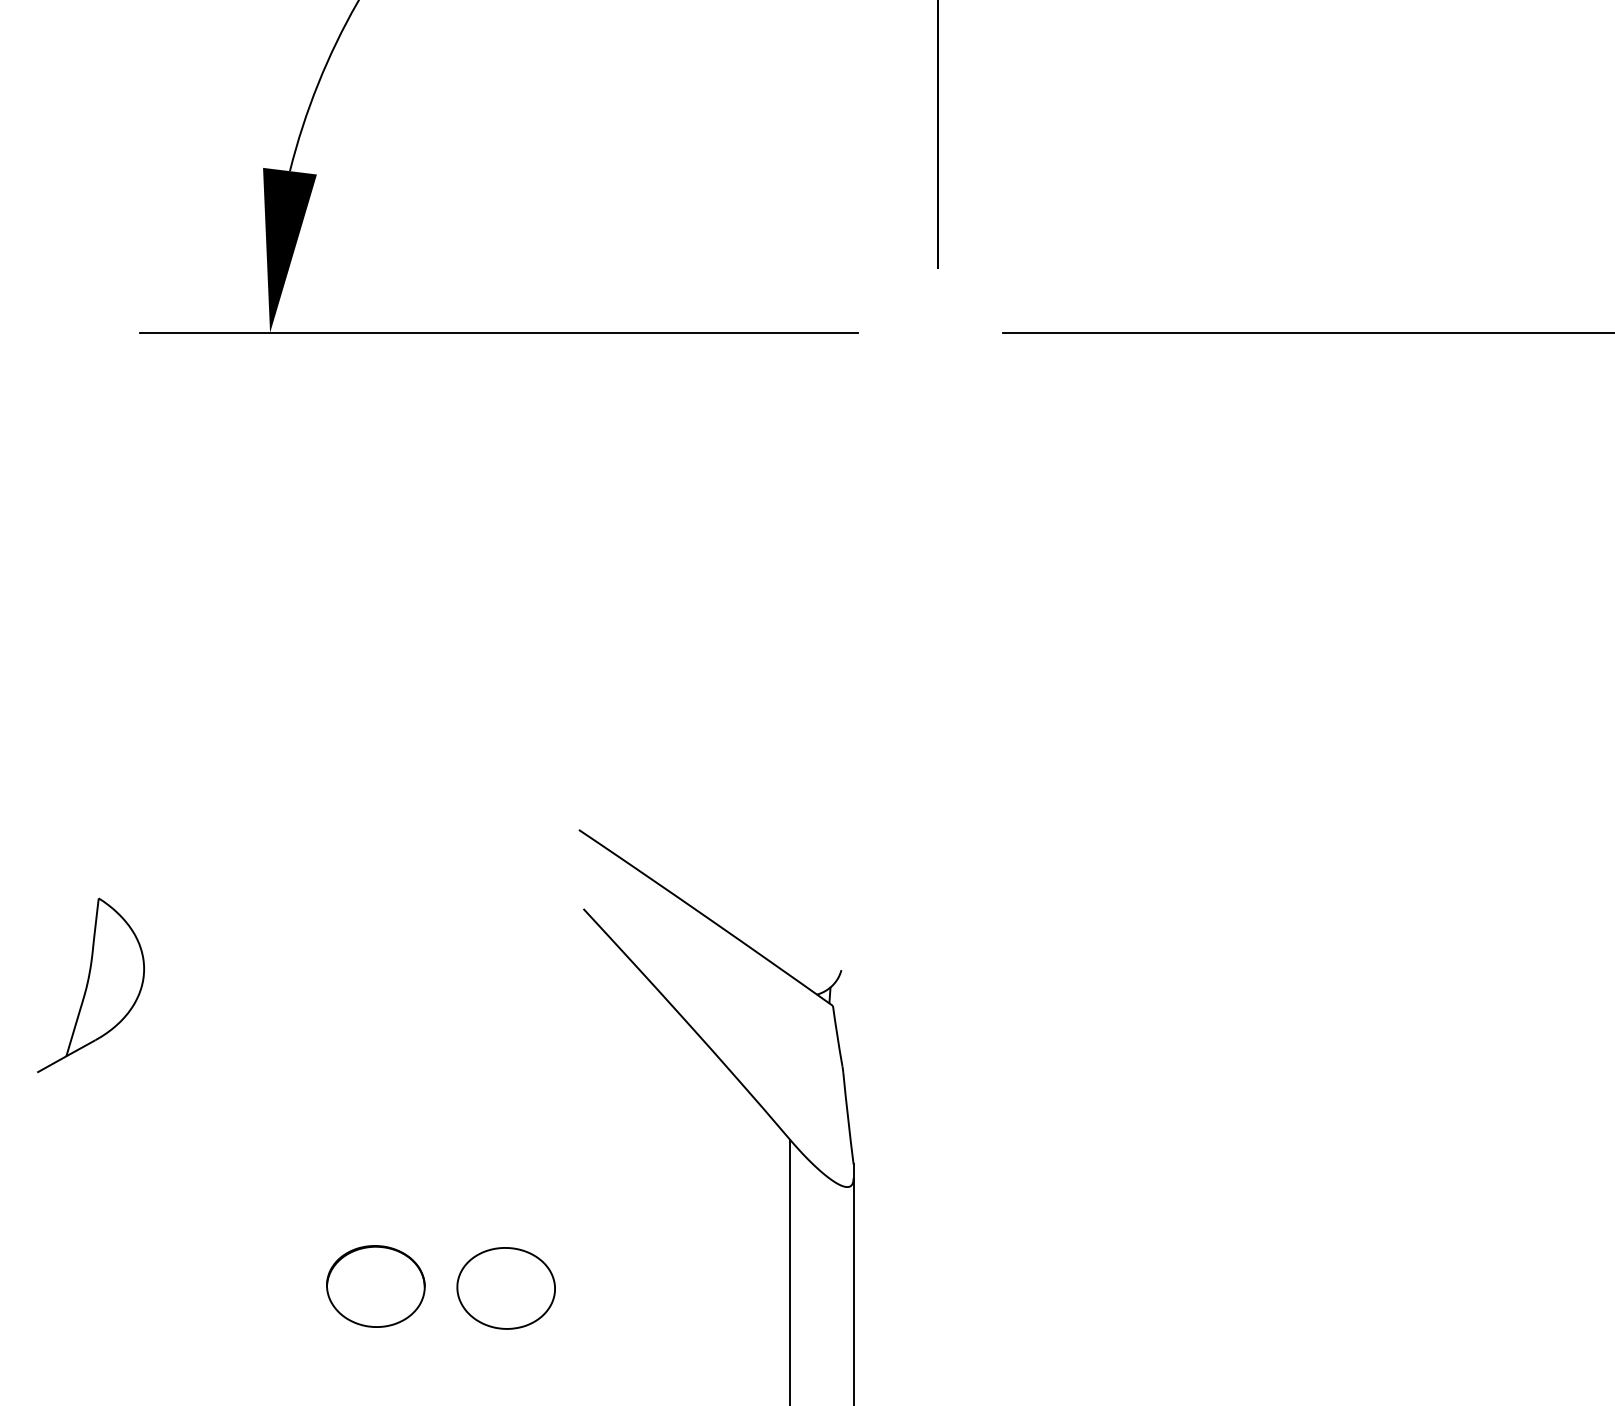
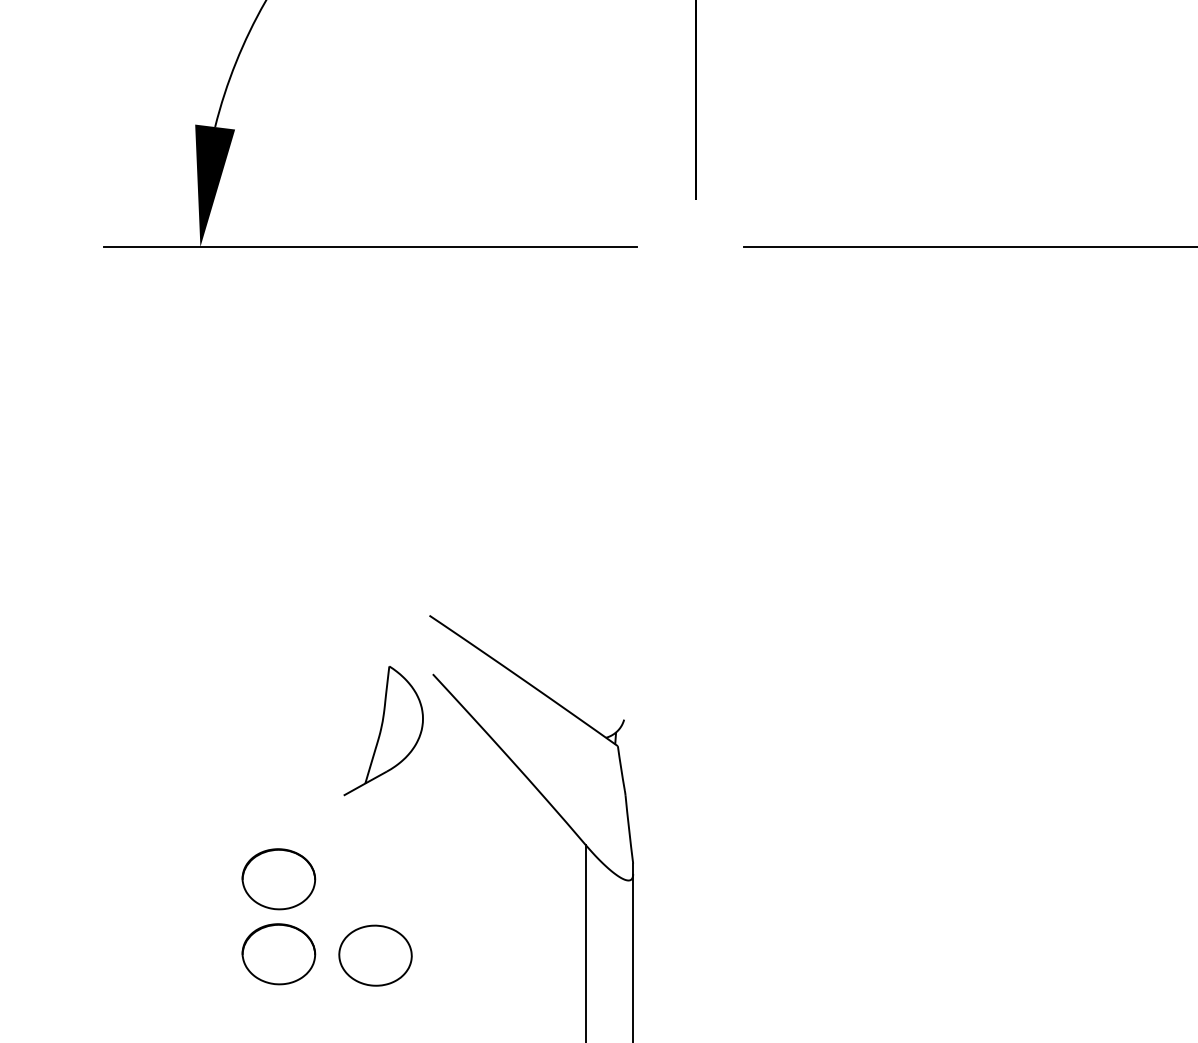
part: (90, 986) -> (383, 731), moved
part: (375, 1185) -> (278, 879), added

